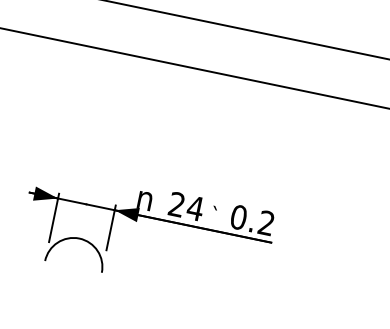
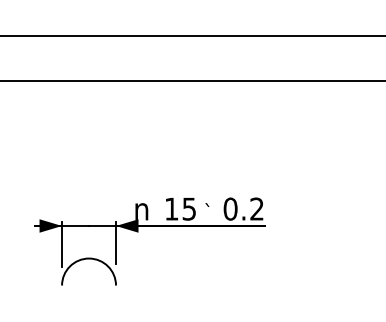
text: (186, 205) -> (180, 208), 24 -> 15

